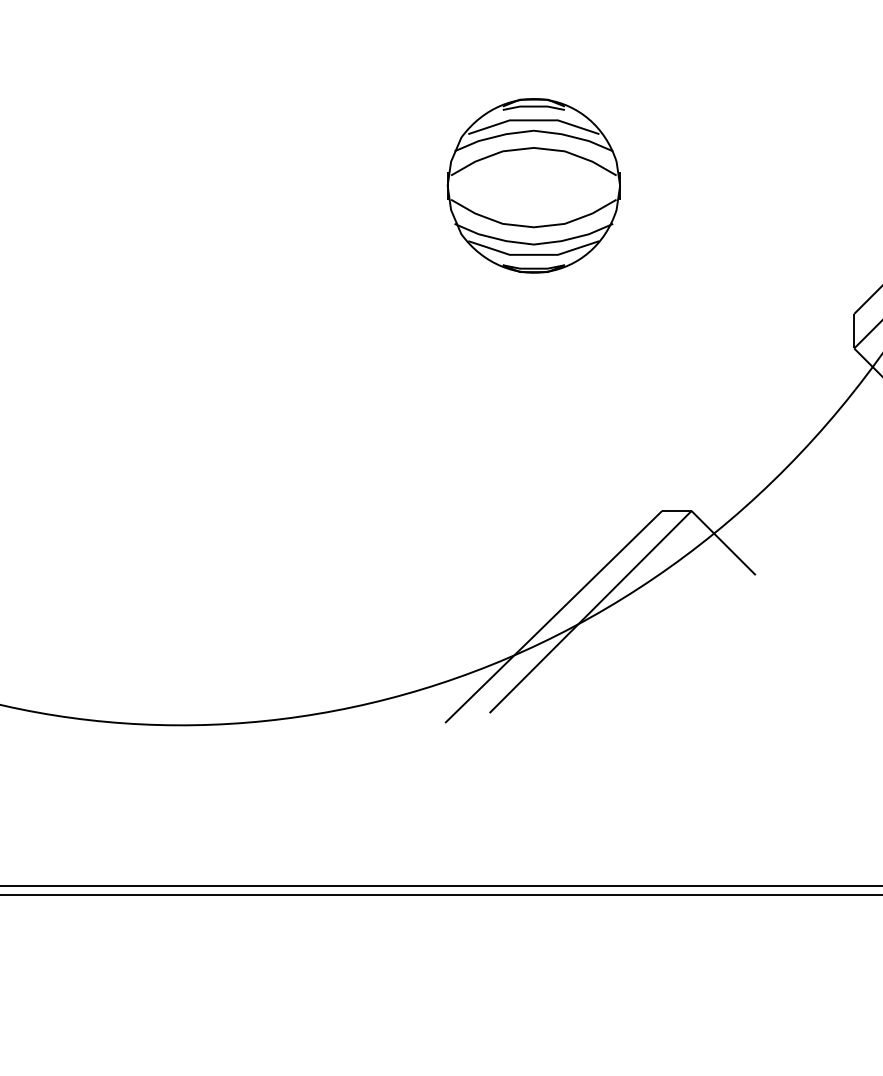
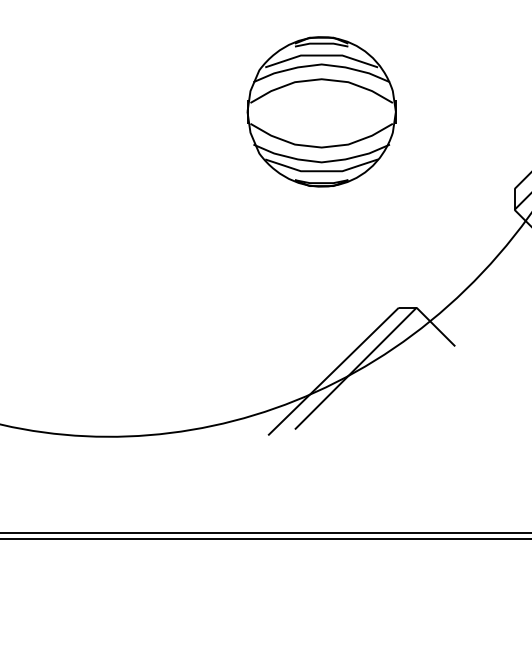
part: (533, 185) -> (321, 111), size x1.43

